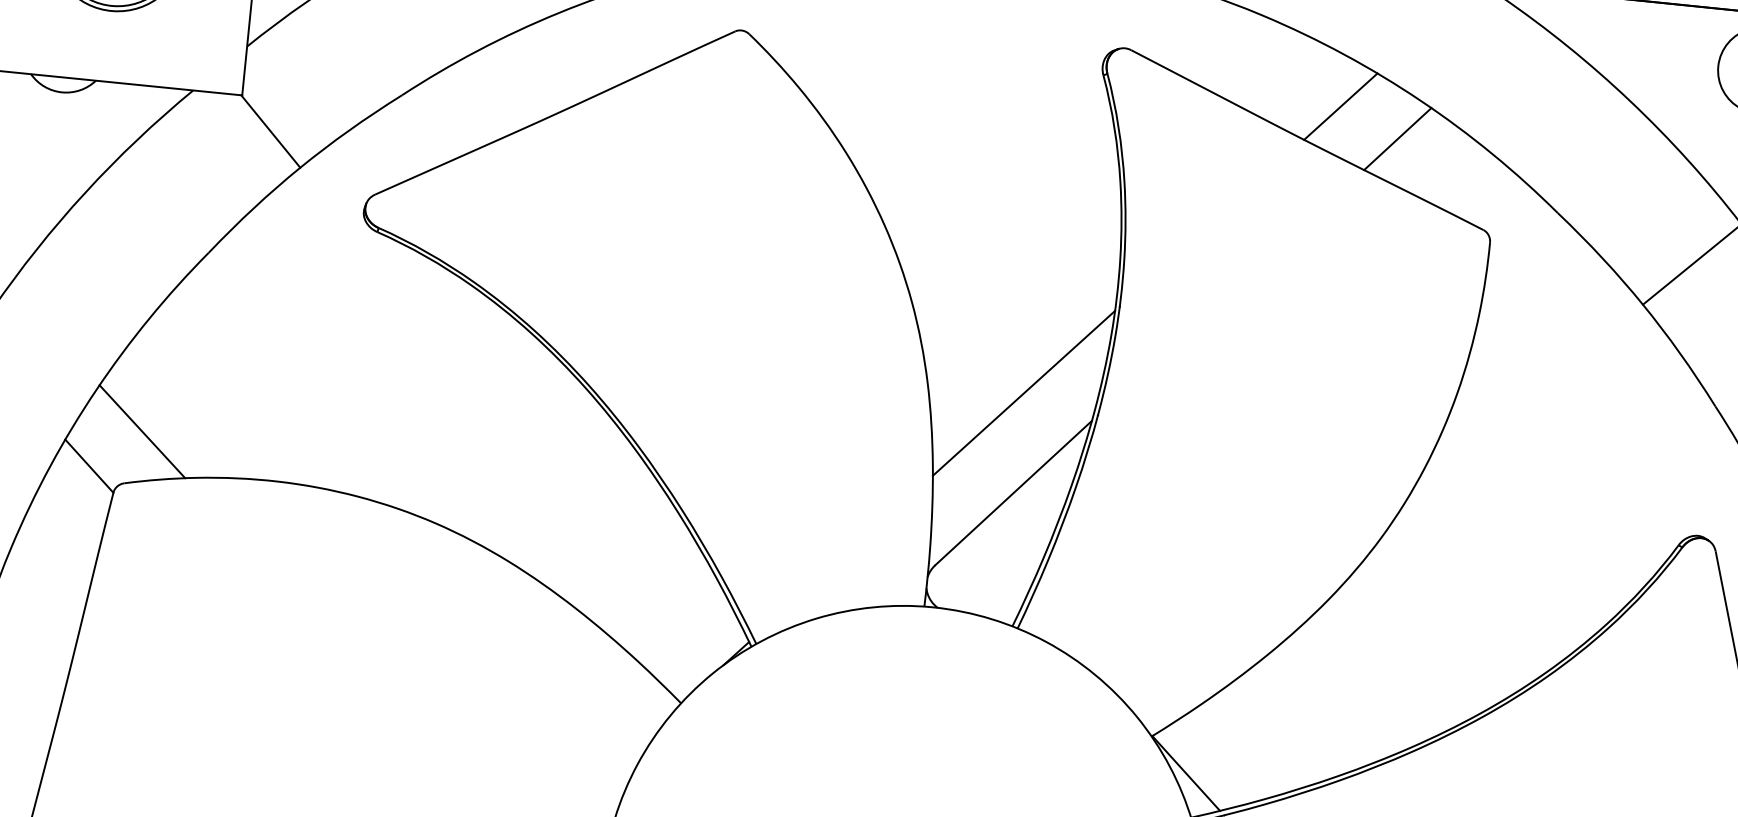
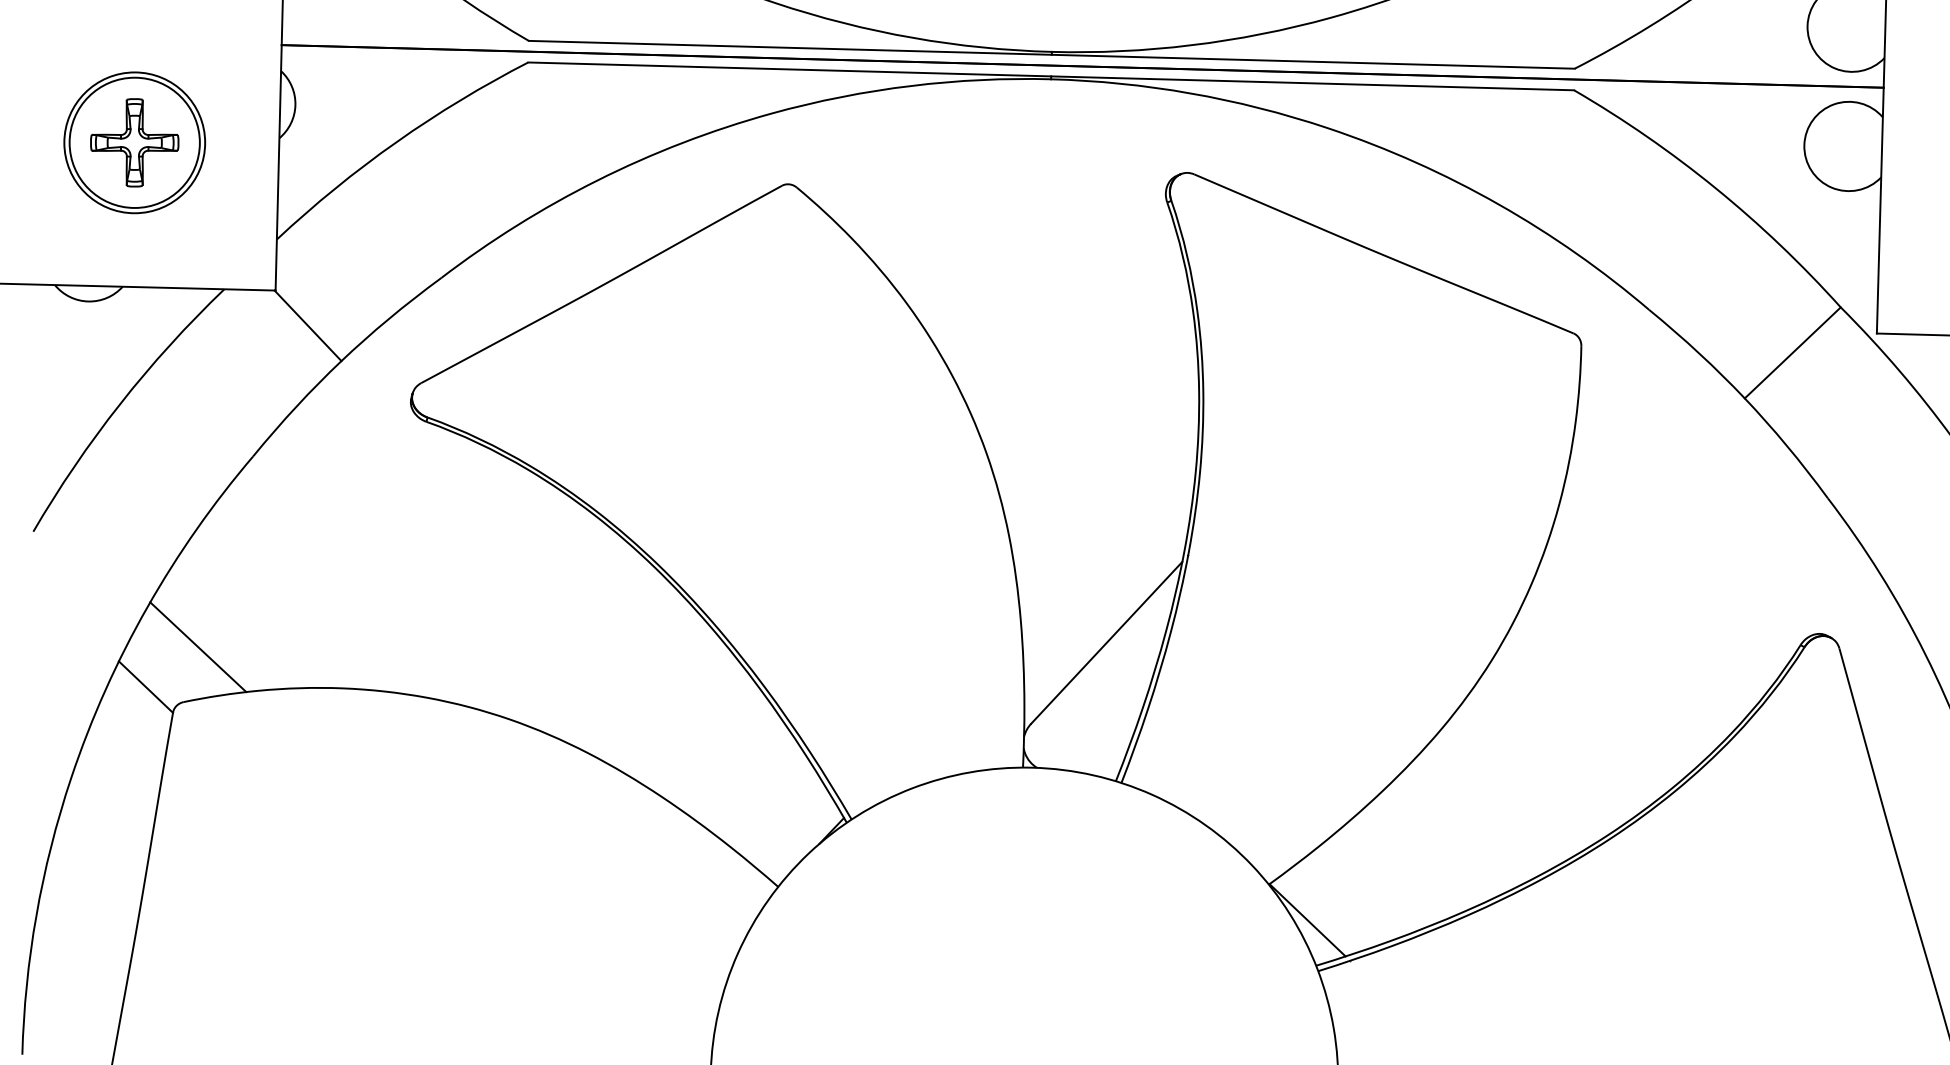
line: (1340, 106) -> (1415, 216), removed
line: (1397, 138) -> (1477, 245), removed
line: (1023, 393) -> (1109, 538), removed

